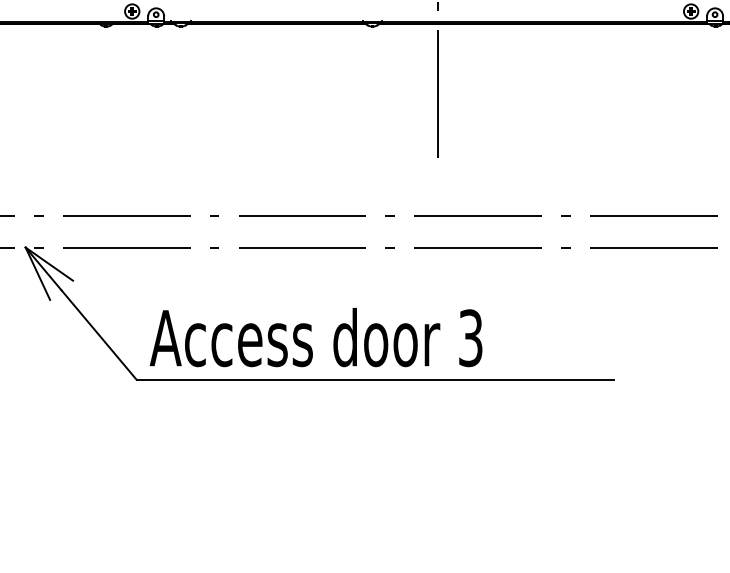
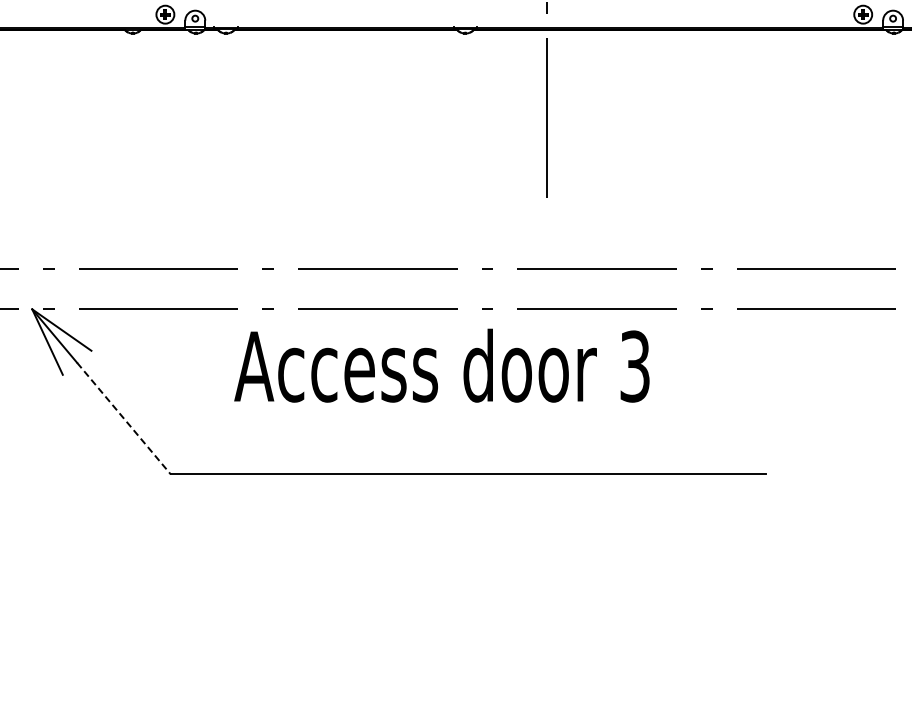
line: (98, 334) -> (123, 418), solid -> dashed
text: (315, 337) -> (441, 365), moved

